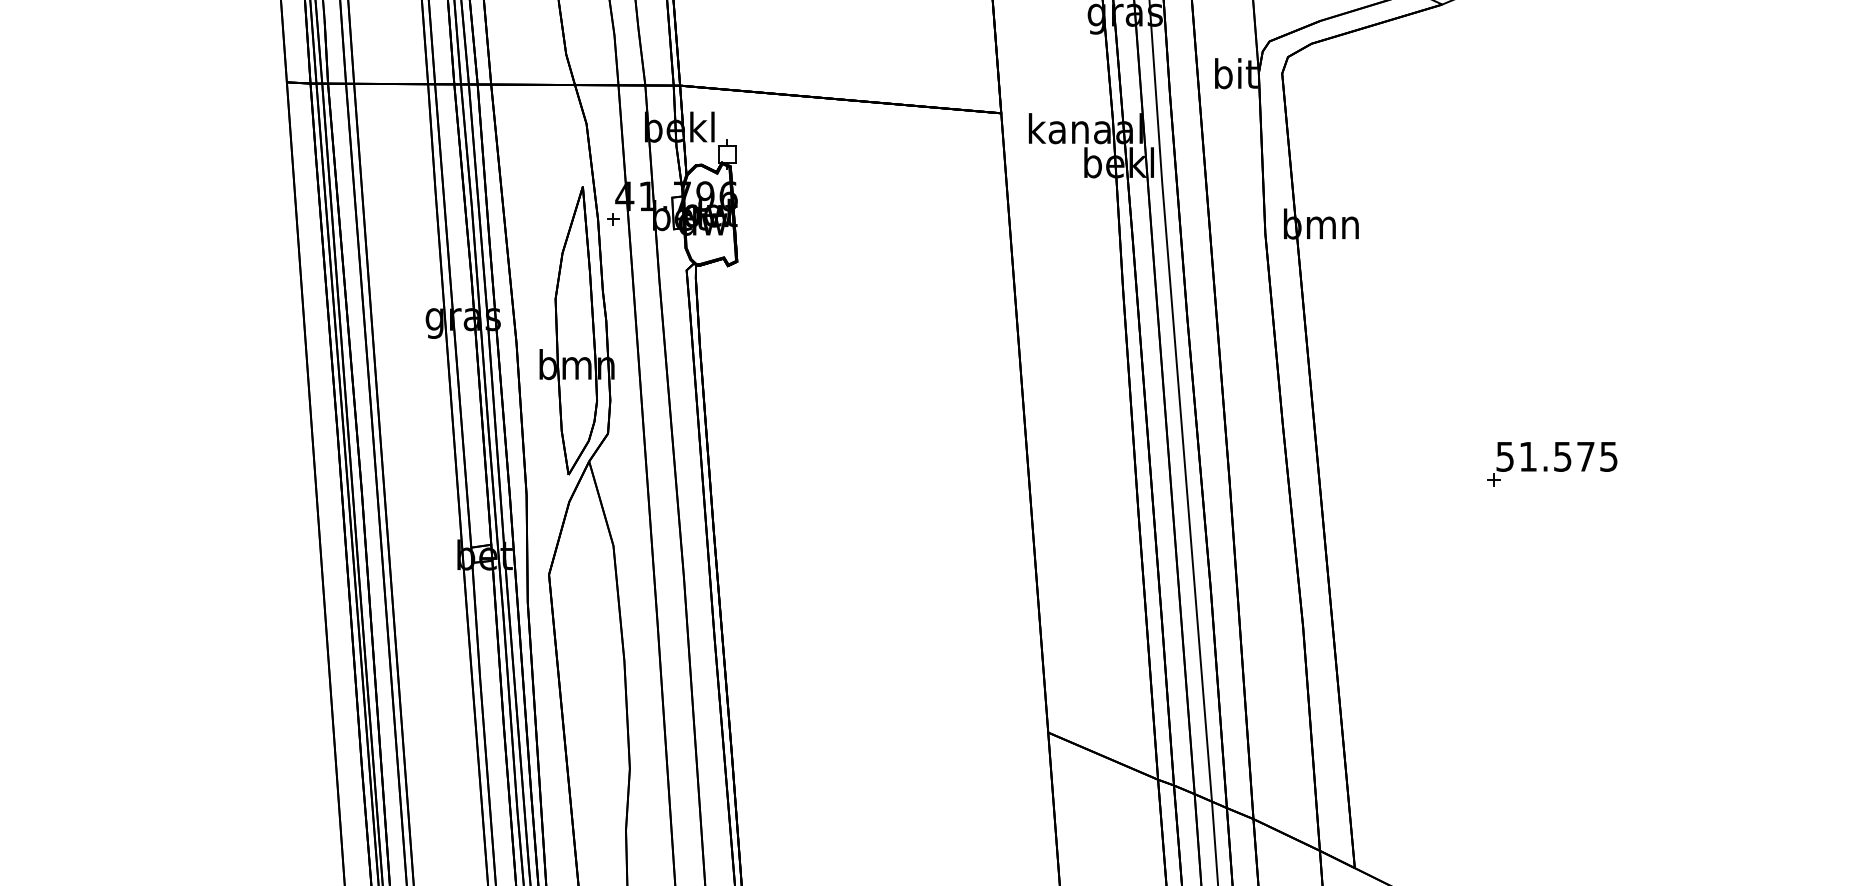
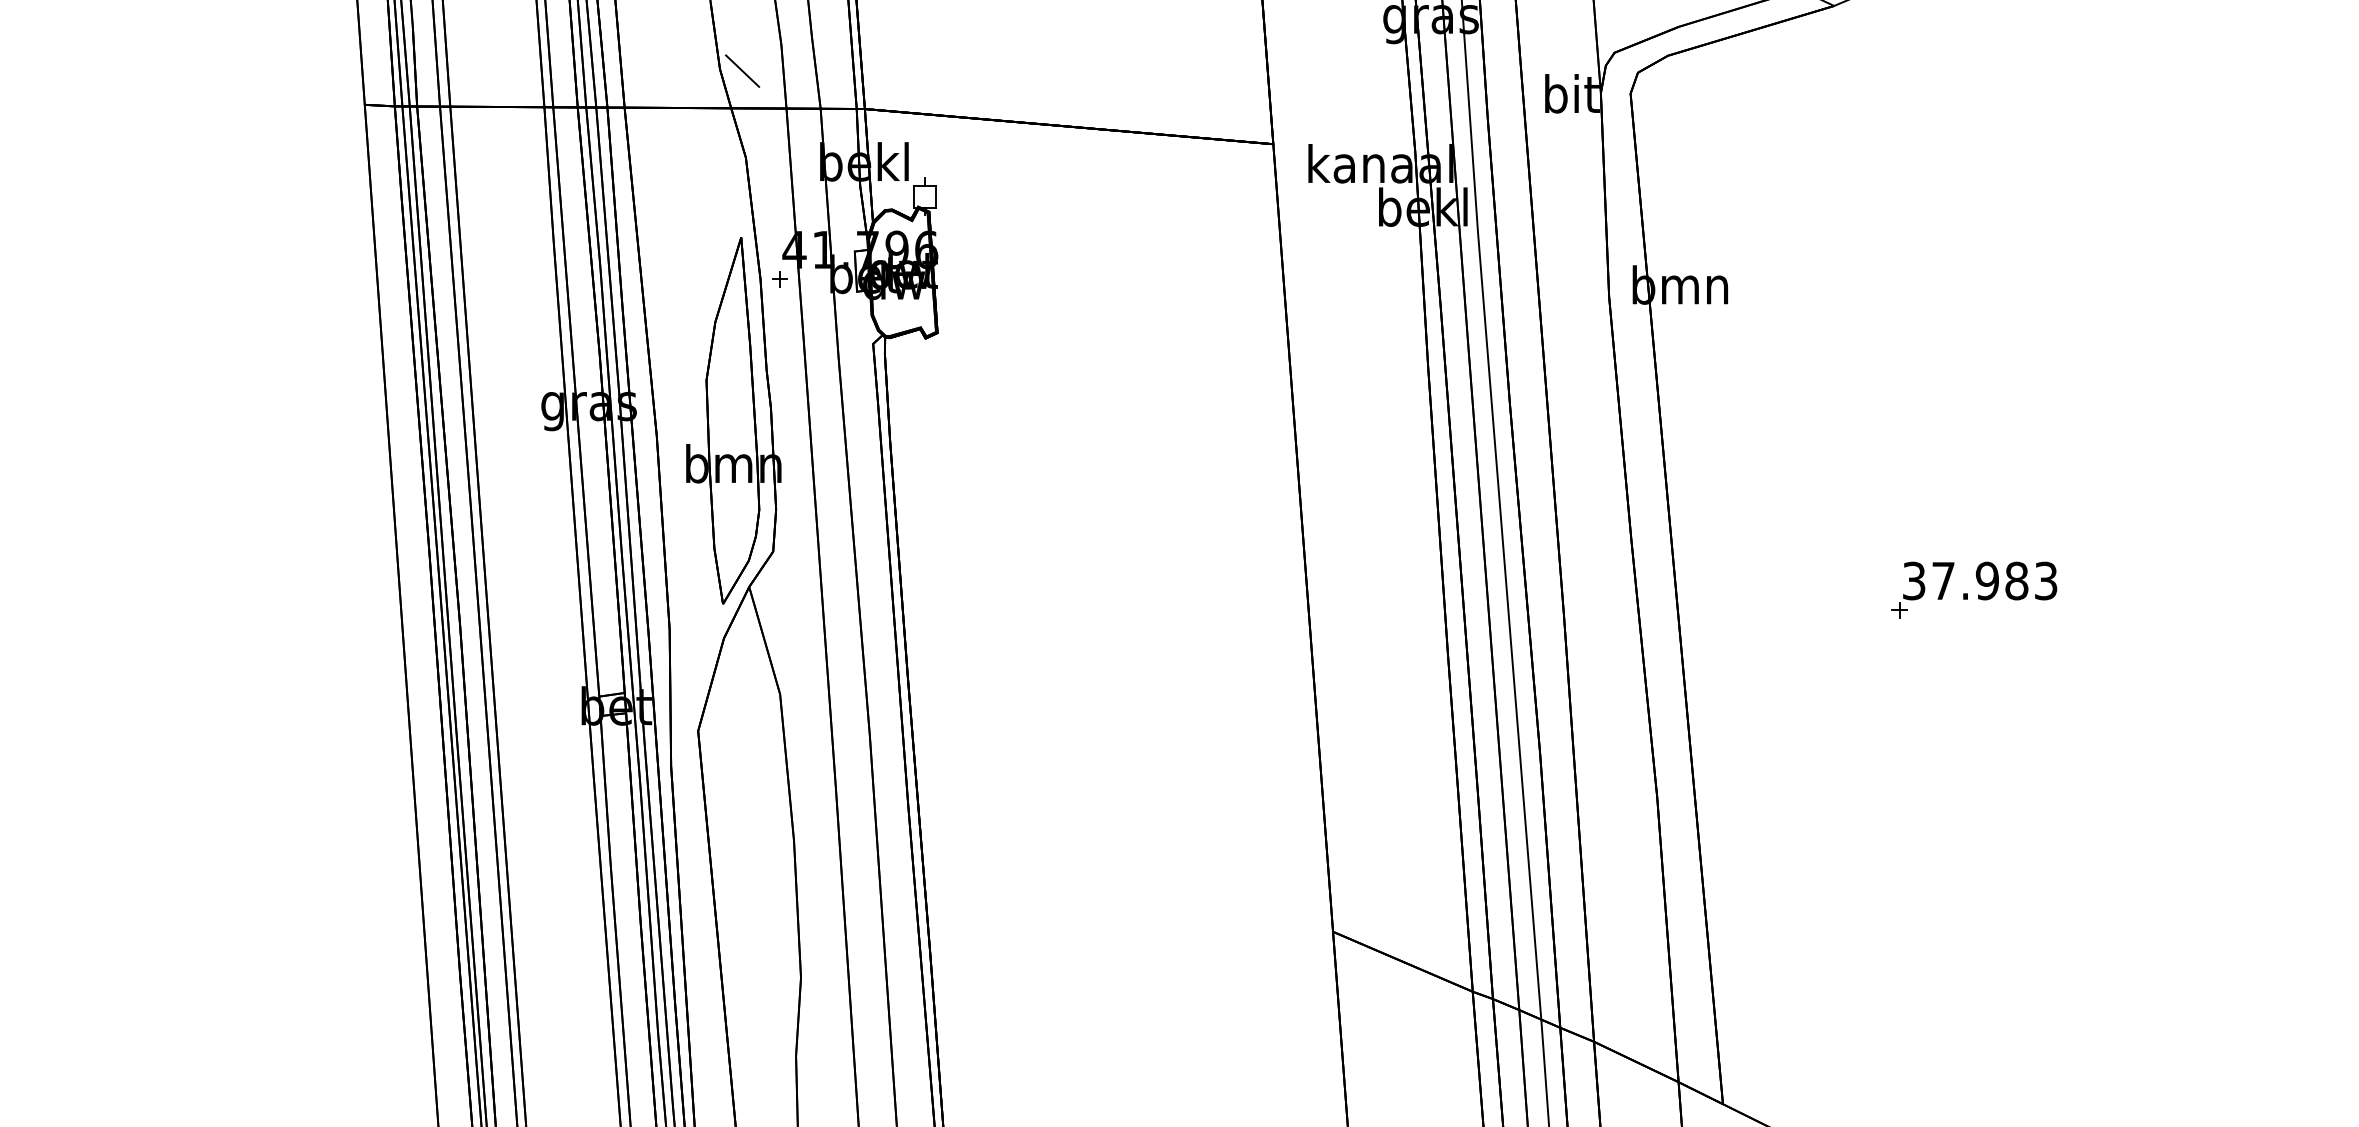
line: (583, 55) -> (742, 70), added
text: (1557, 456) -> (1980, 580), 51.575 -> 37.983

